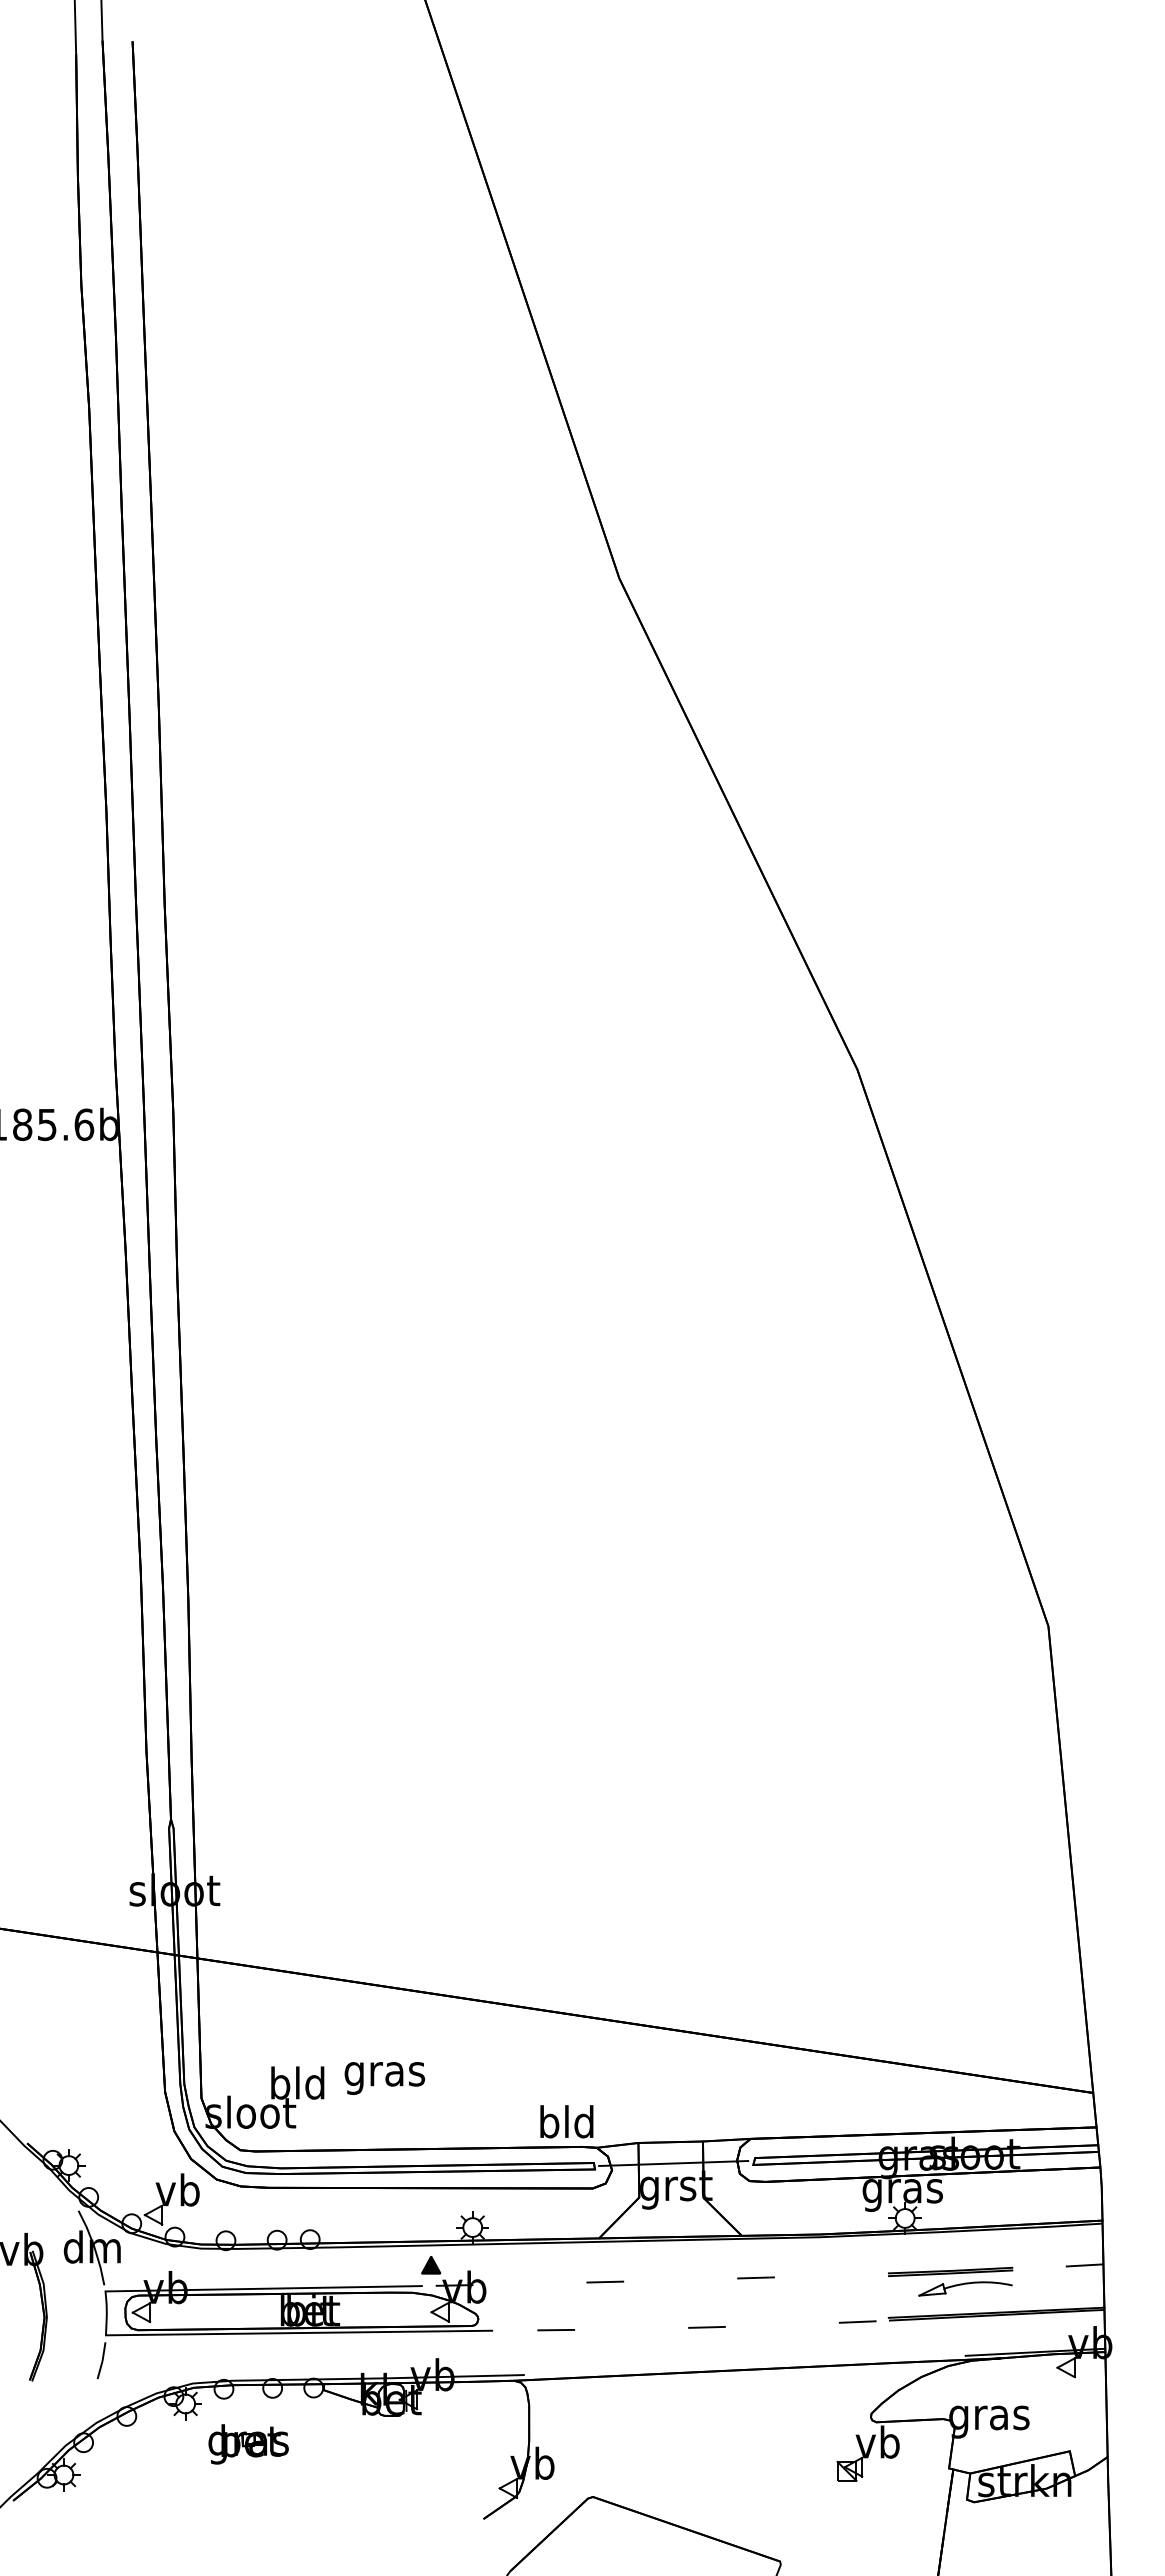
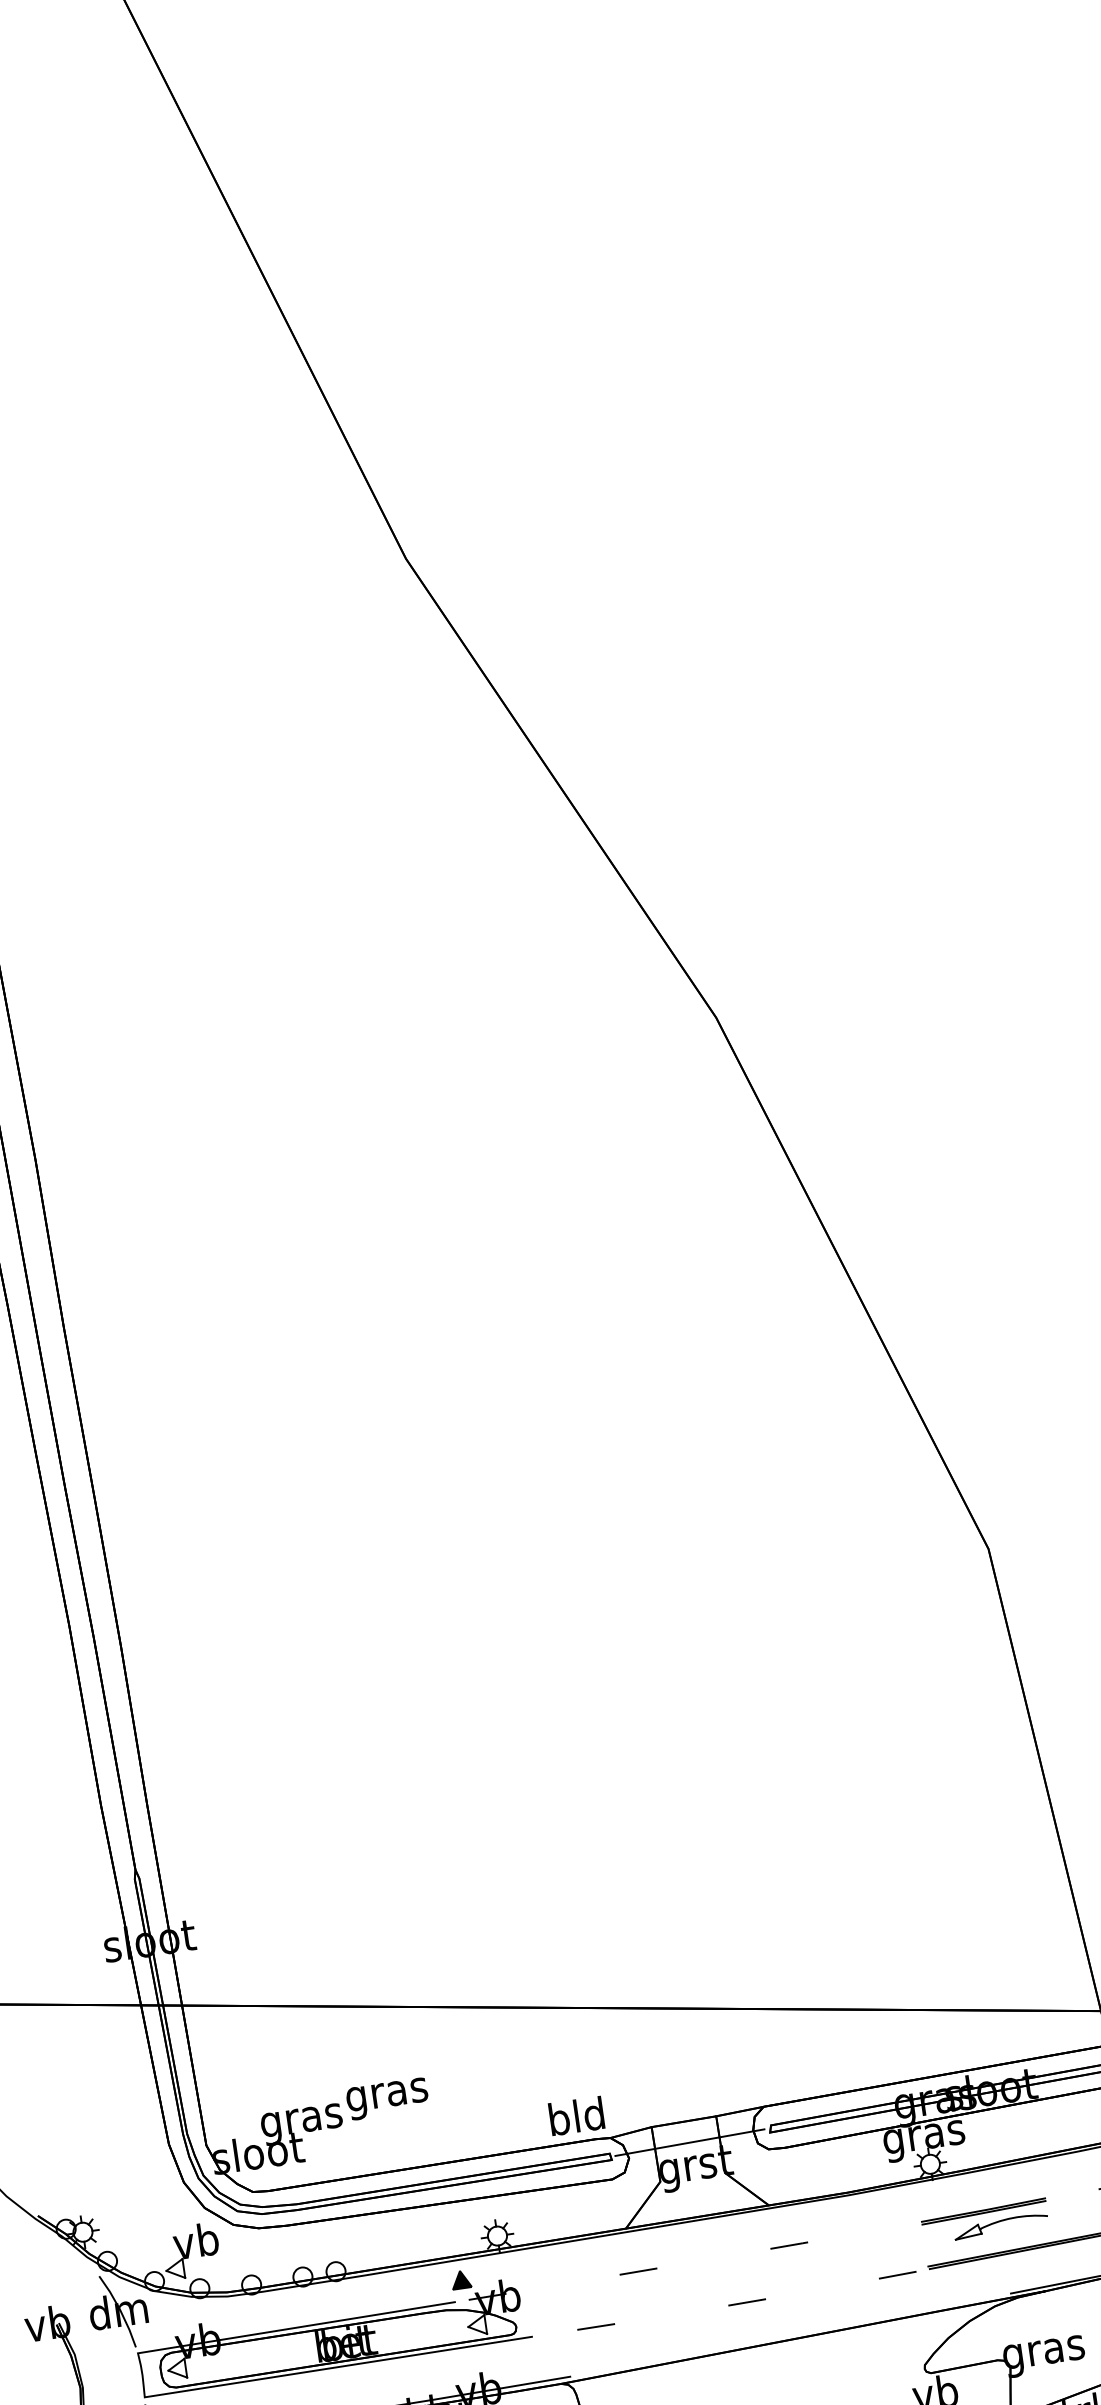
text: (297, 2086) -> (301, 2119), bld -> gras

